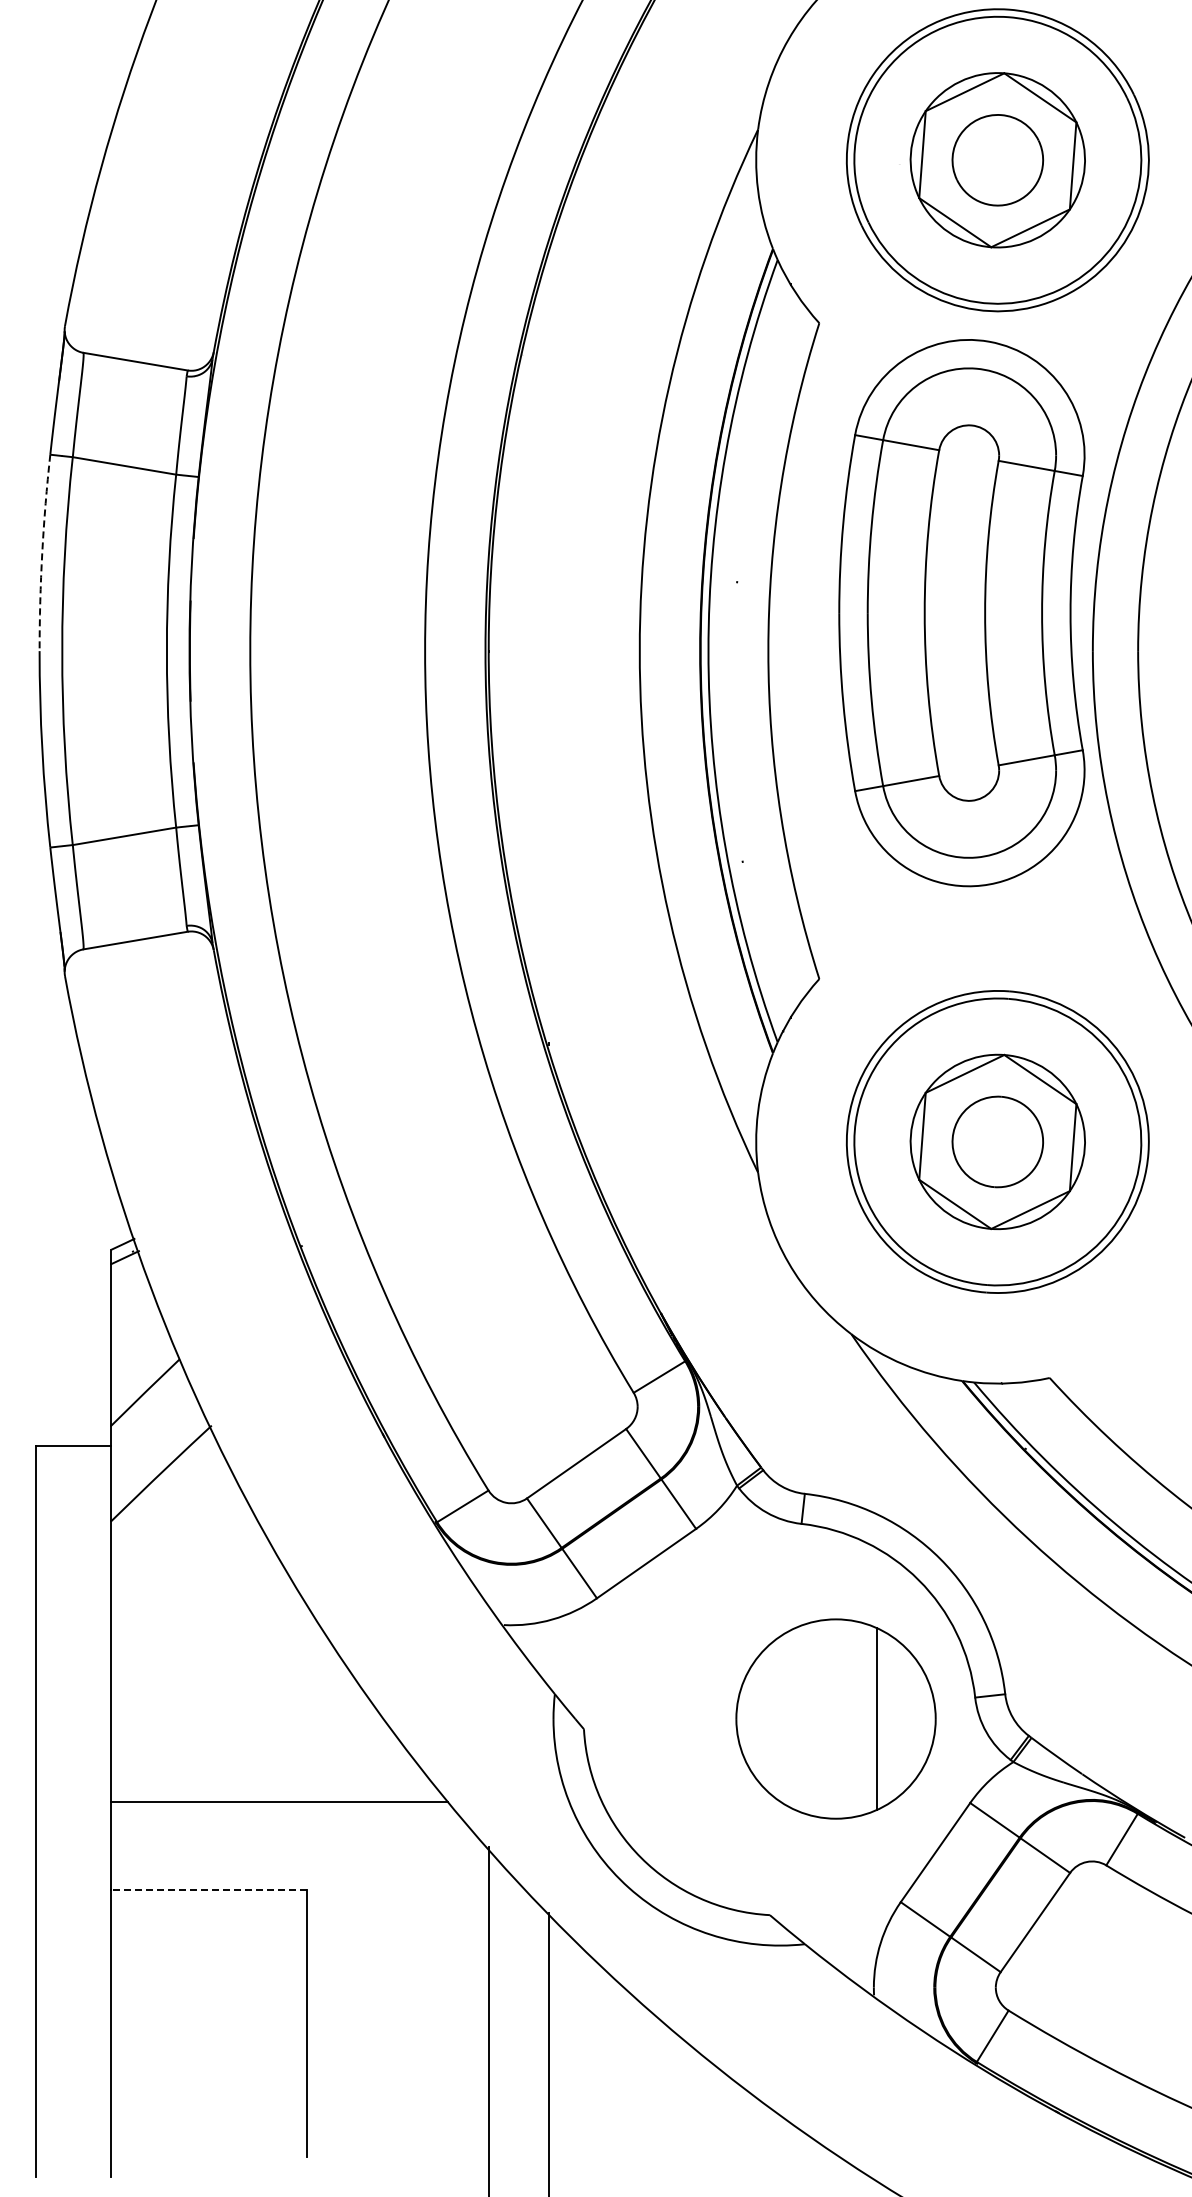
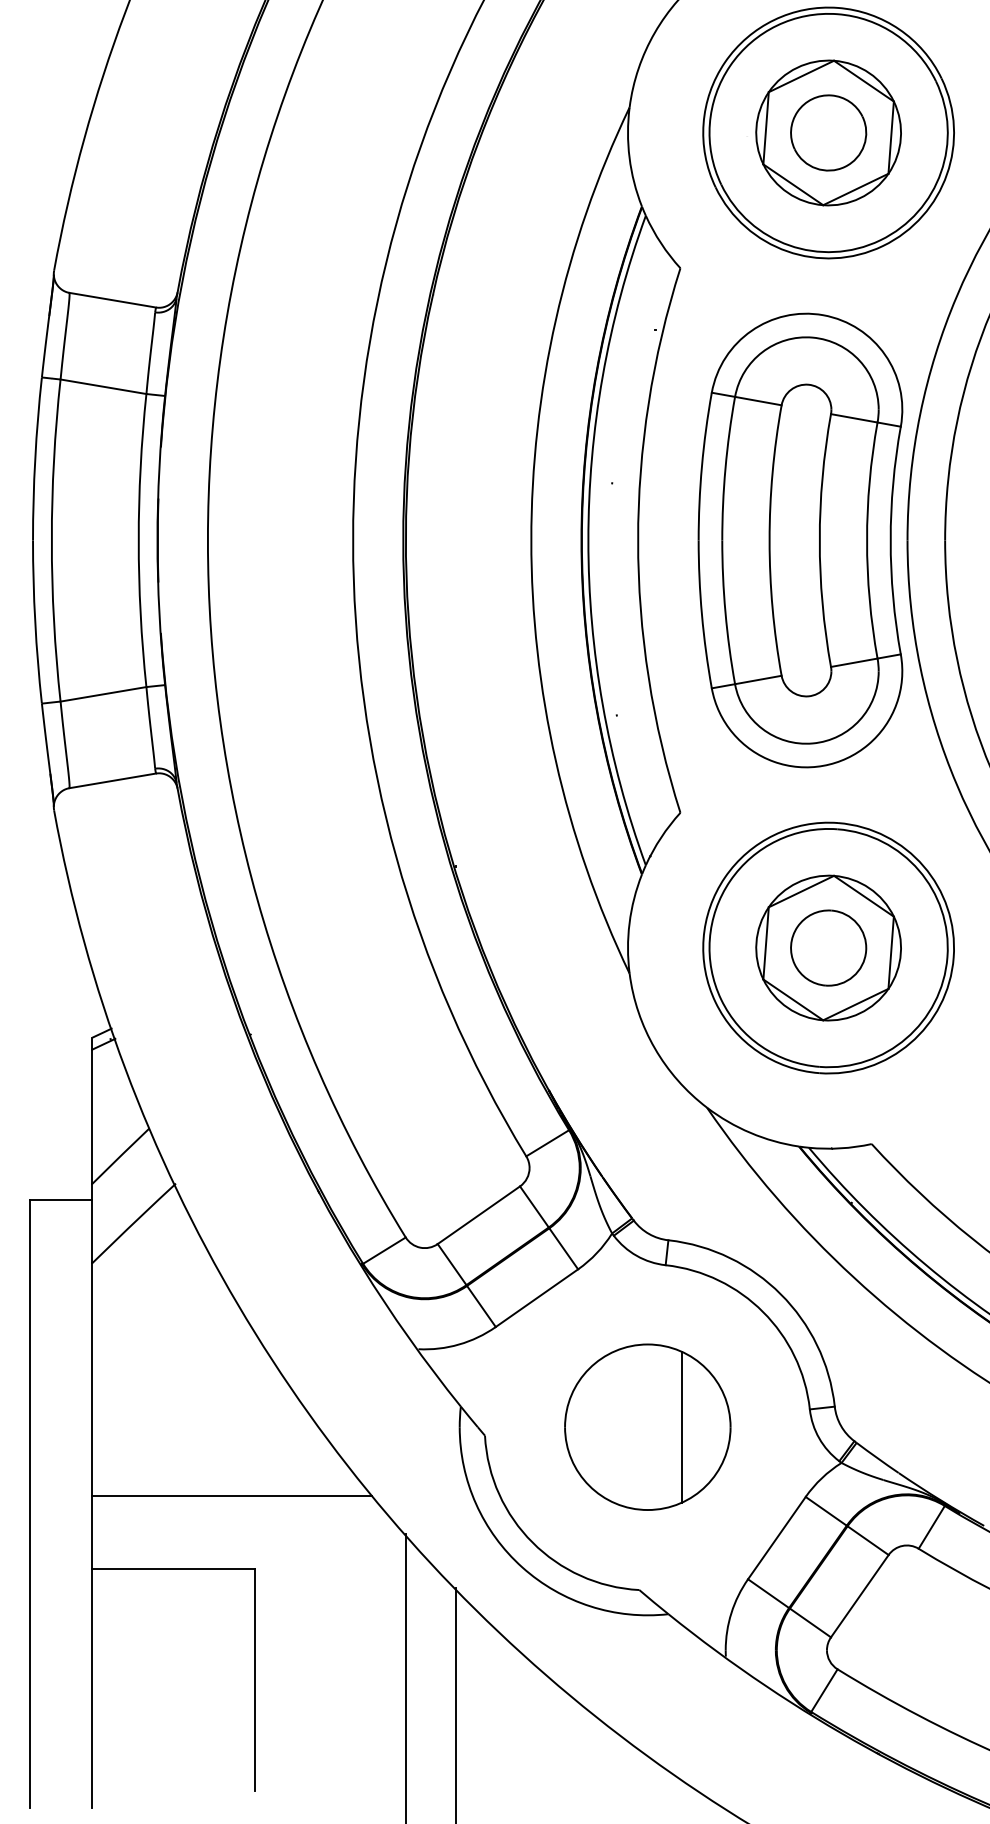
arc: (42, 552) -> (35, 458), dashed -> solid
part: (961, 613) -> (800, 540), moved
part: (835, 1718) -> (647, 1426), moved
line: (208, 1890) -> (173, 1569), dashed -> solid

